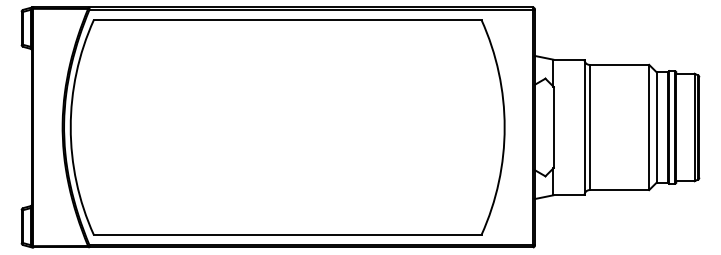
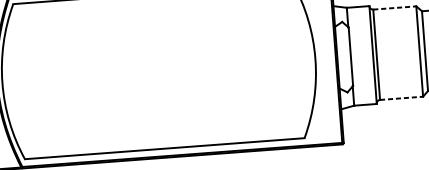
line: (619, 64) -> (394, 7), solid -> dashed
line: (619, 190) -> (401, 98), solid -> dashed

